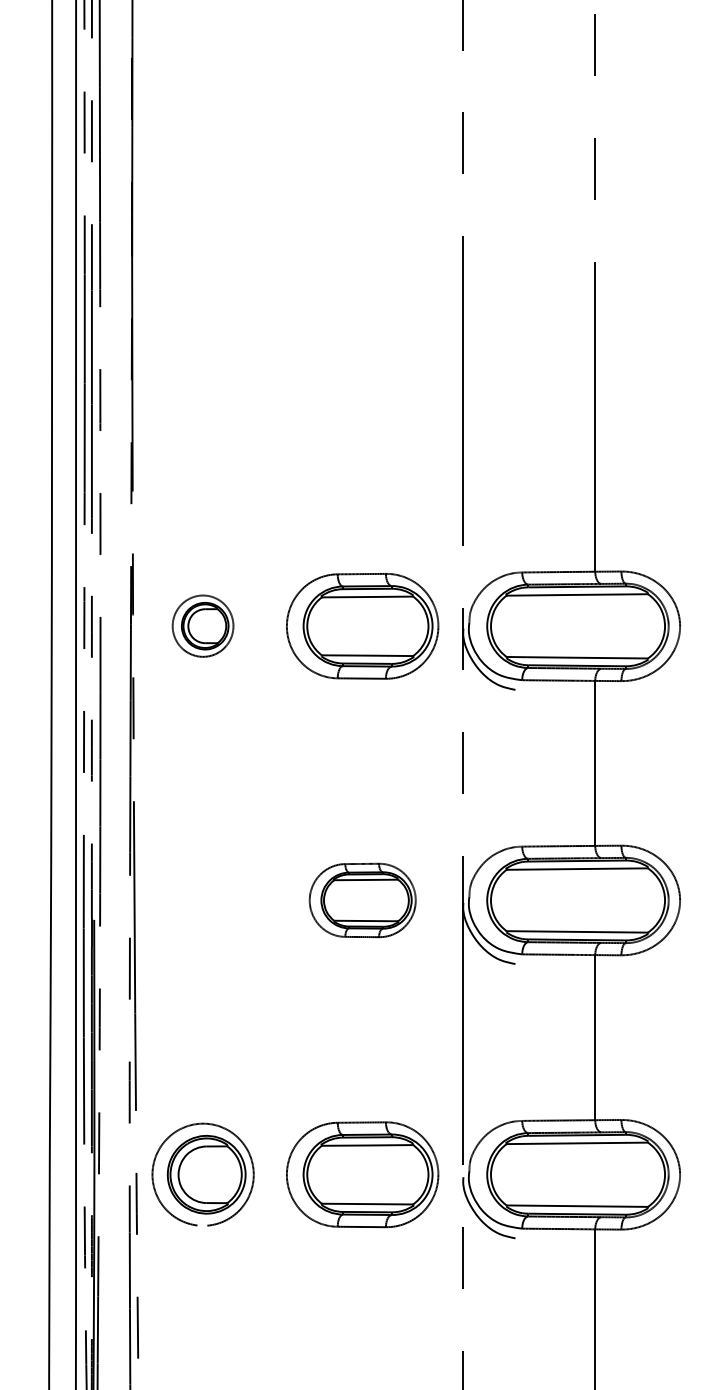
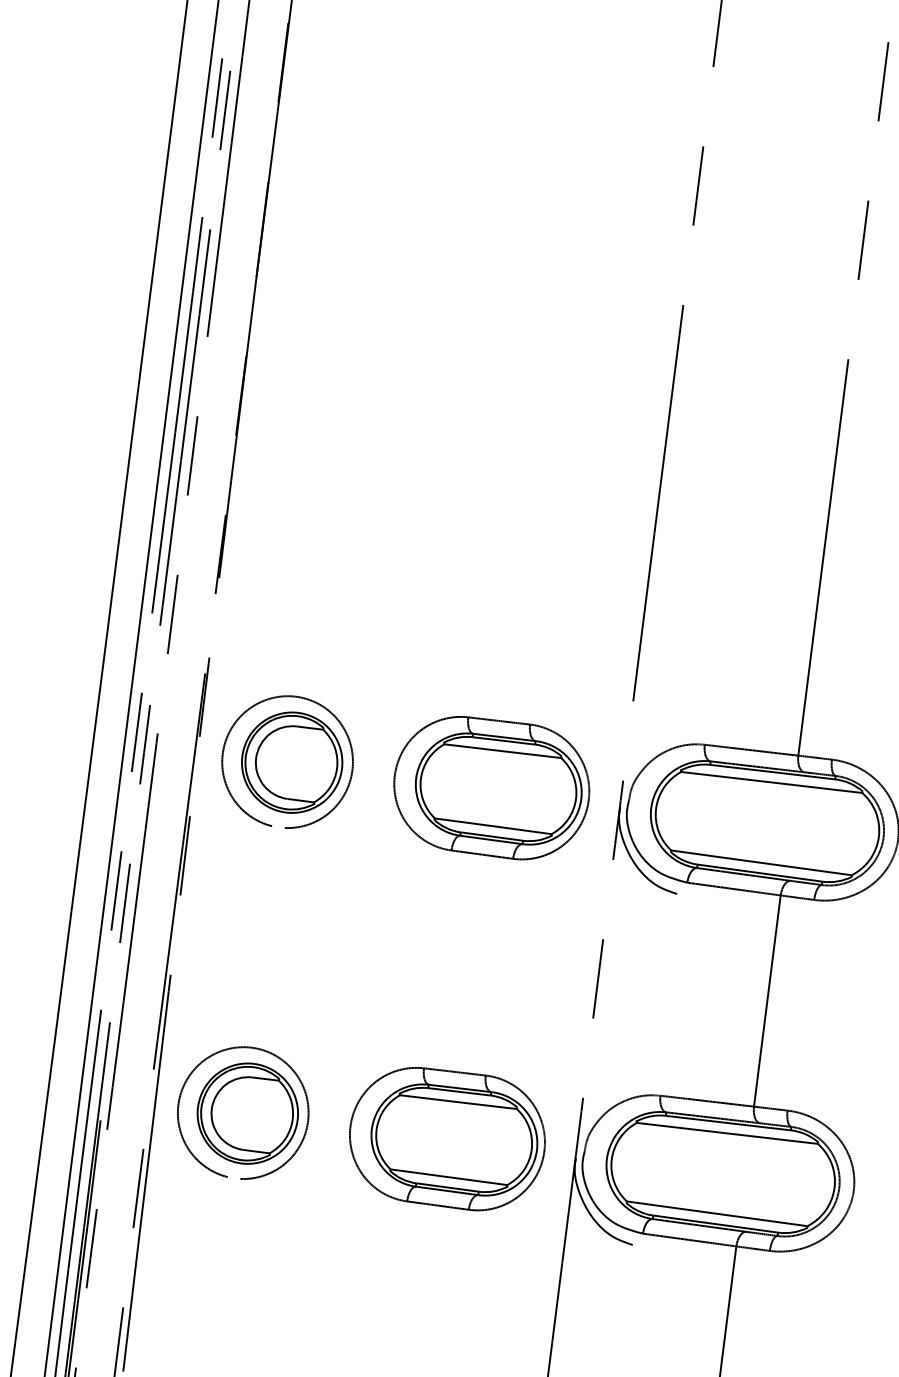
part: (202, 625) -> (286, 760), size x1.67
part: (202, 900) -> (242, 1113), added
part: (362, 900) -> (447, 1138), size x1.43

